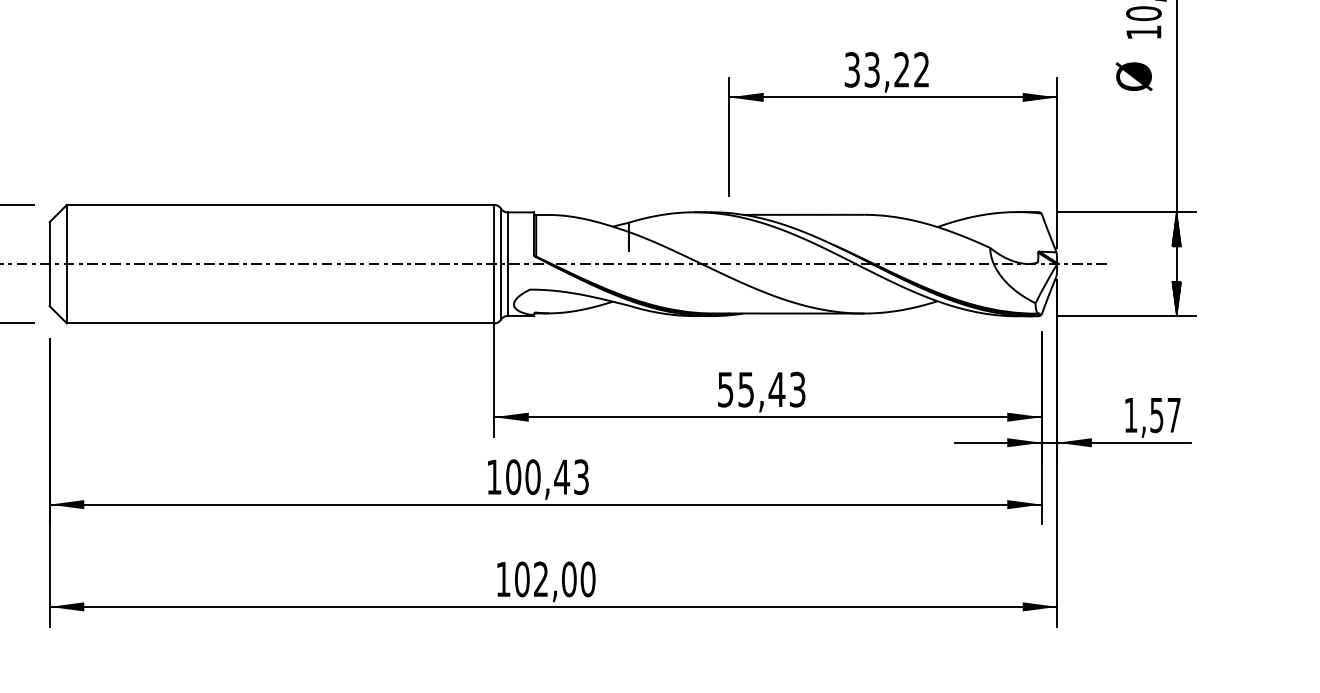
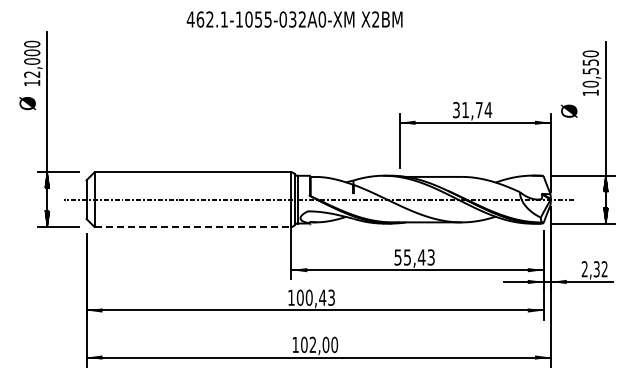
text: (898, 70) -> (477, 110), 33,22 -> 31,74
text: (1132, 75) -> (568, 110), moved
line: (281, 322) -> (193, 226), solid -> dashed
text: (1151, 415) -> (594, 269), 1,57 -> 2,32

